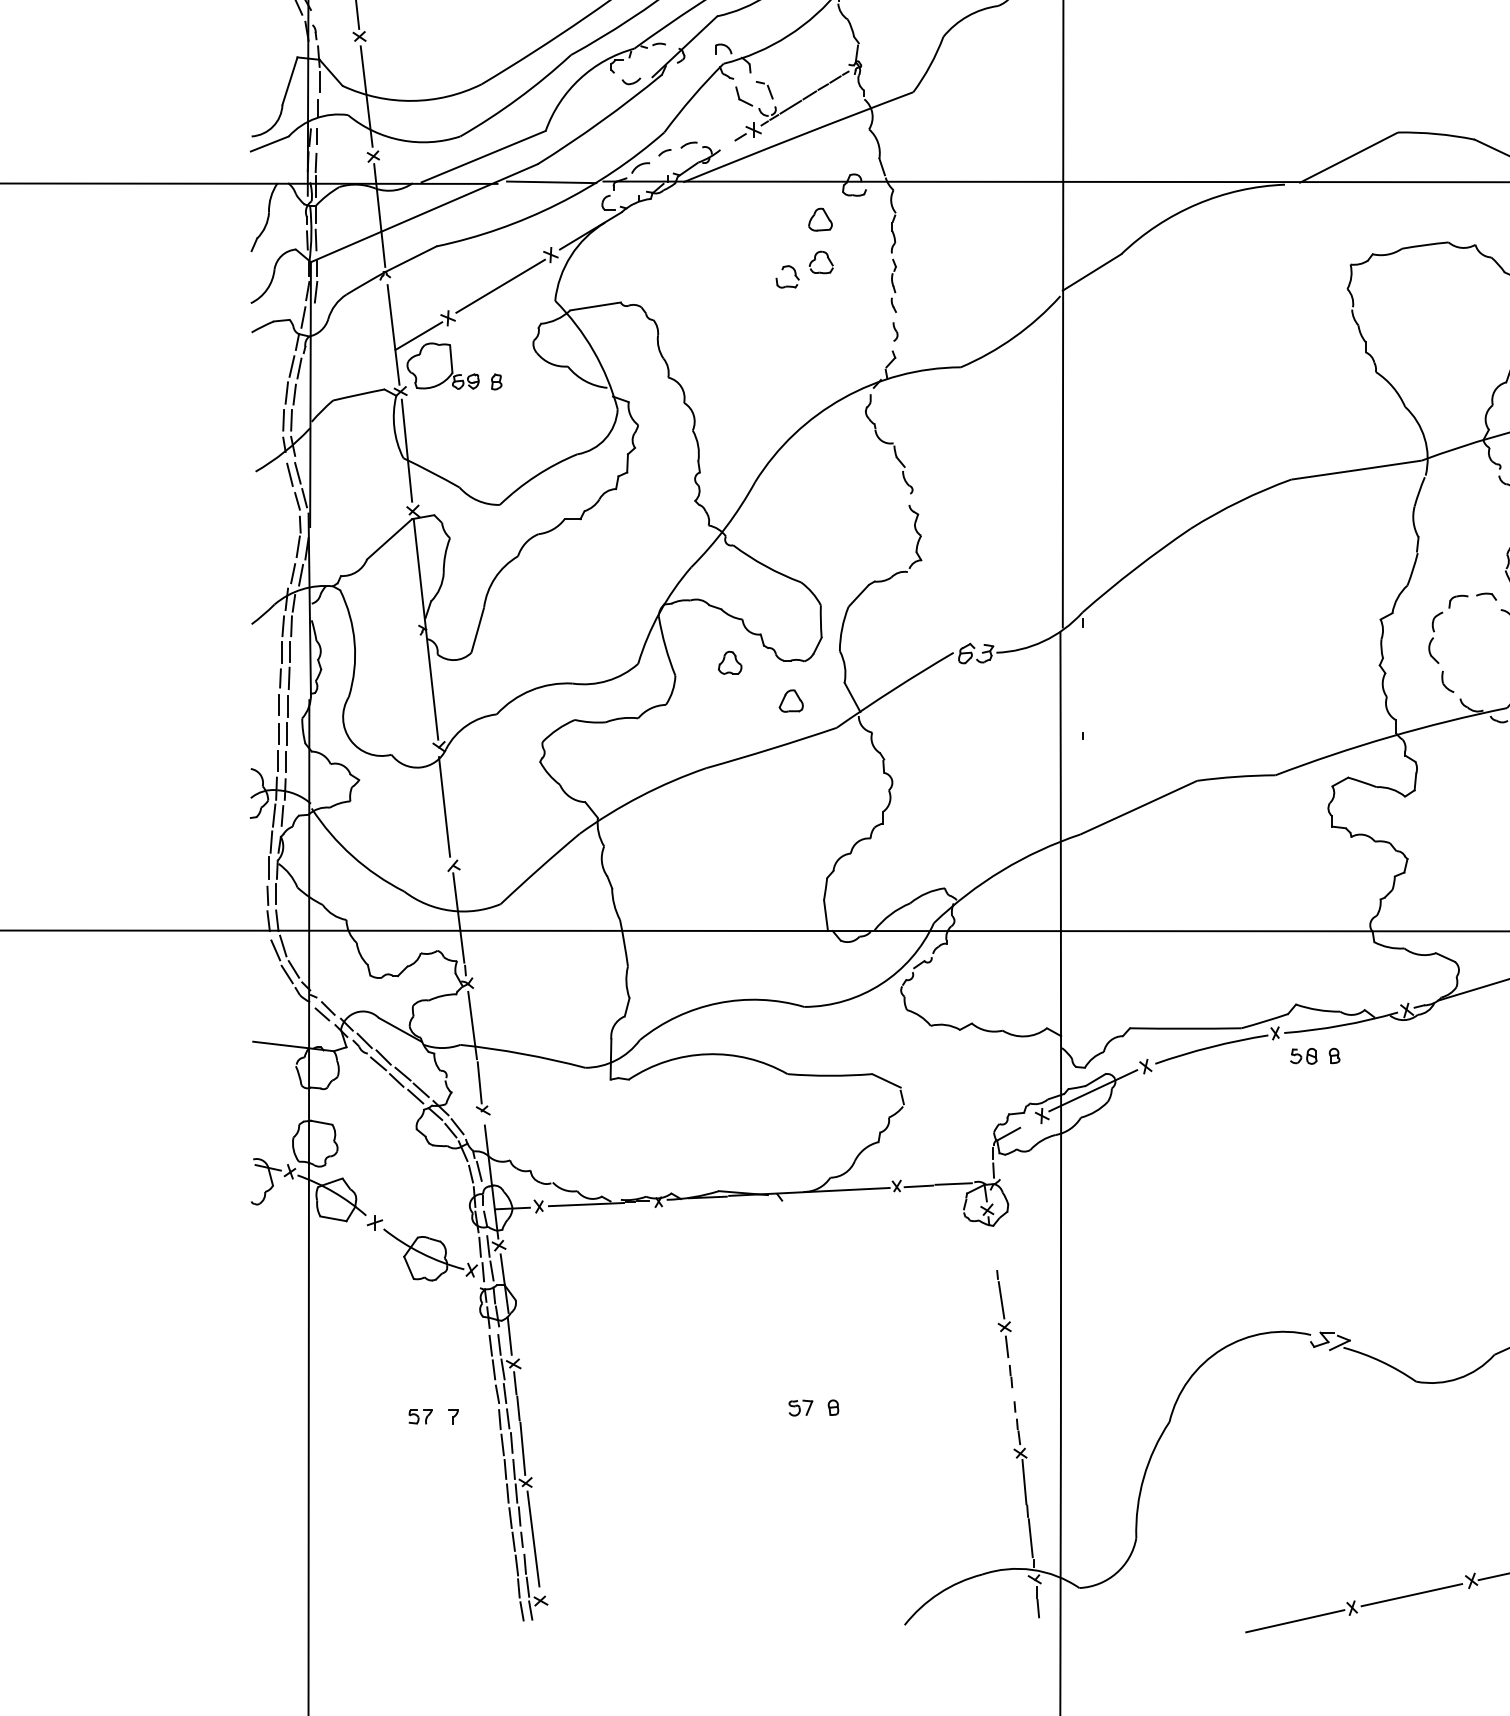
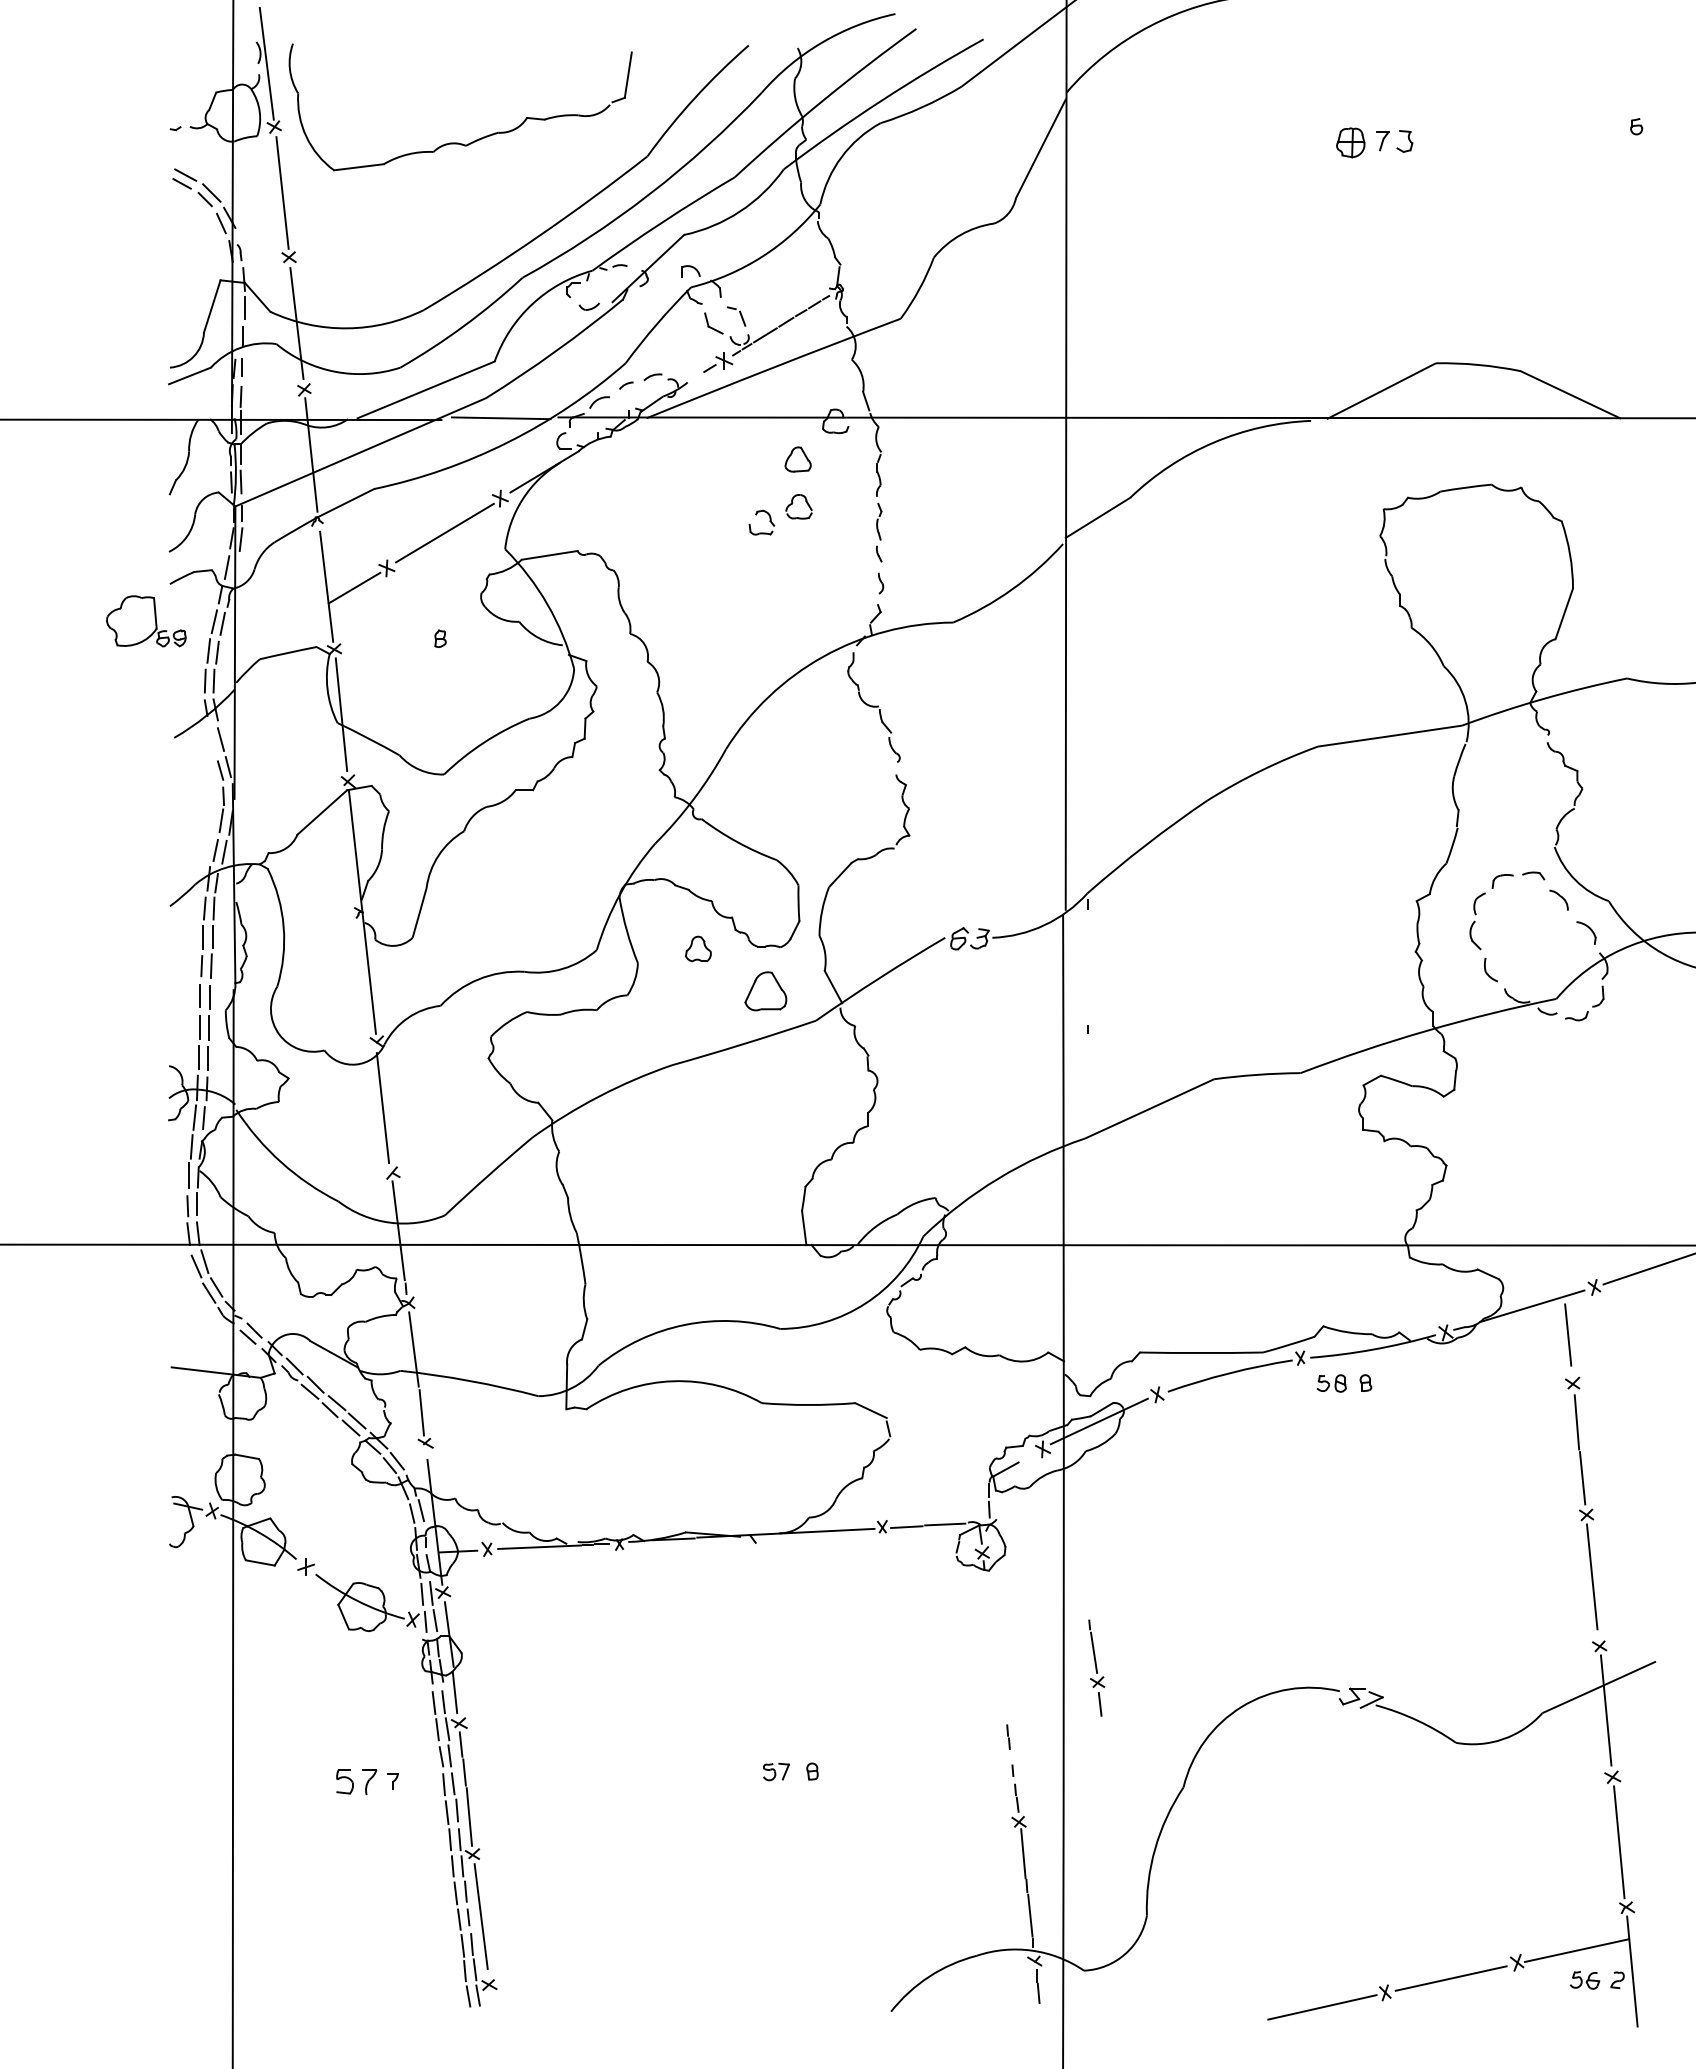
part: (443, 366) -> (146, 621), moved
line: (290, 475) -> (212, 741), removed
part: (790, 700) -> (765, 990), size x1.6
part: (1003, 1313) -> (1096, 1667), moved
part: (420, 1416) -> (356, 1781), size x1.6

